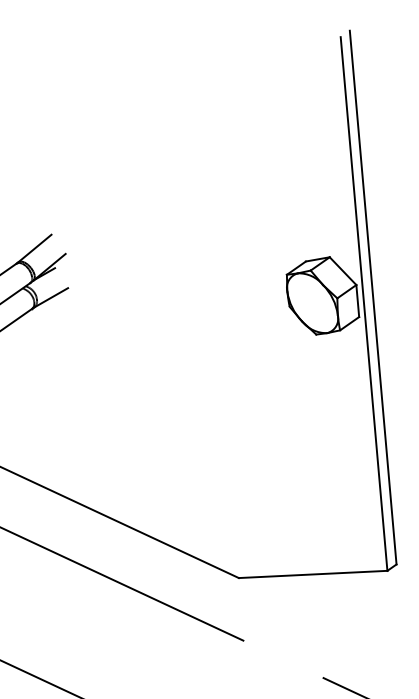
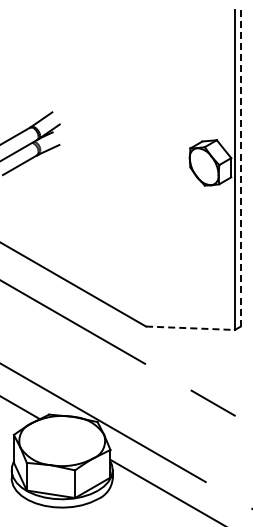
line: (372, 297) -> (240, 166), solid -> dashed
line: (313, 574) -> (190, 328), solid -> dashed

